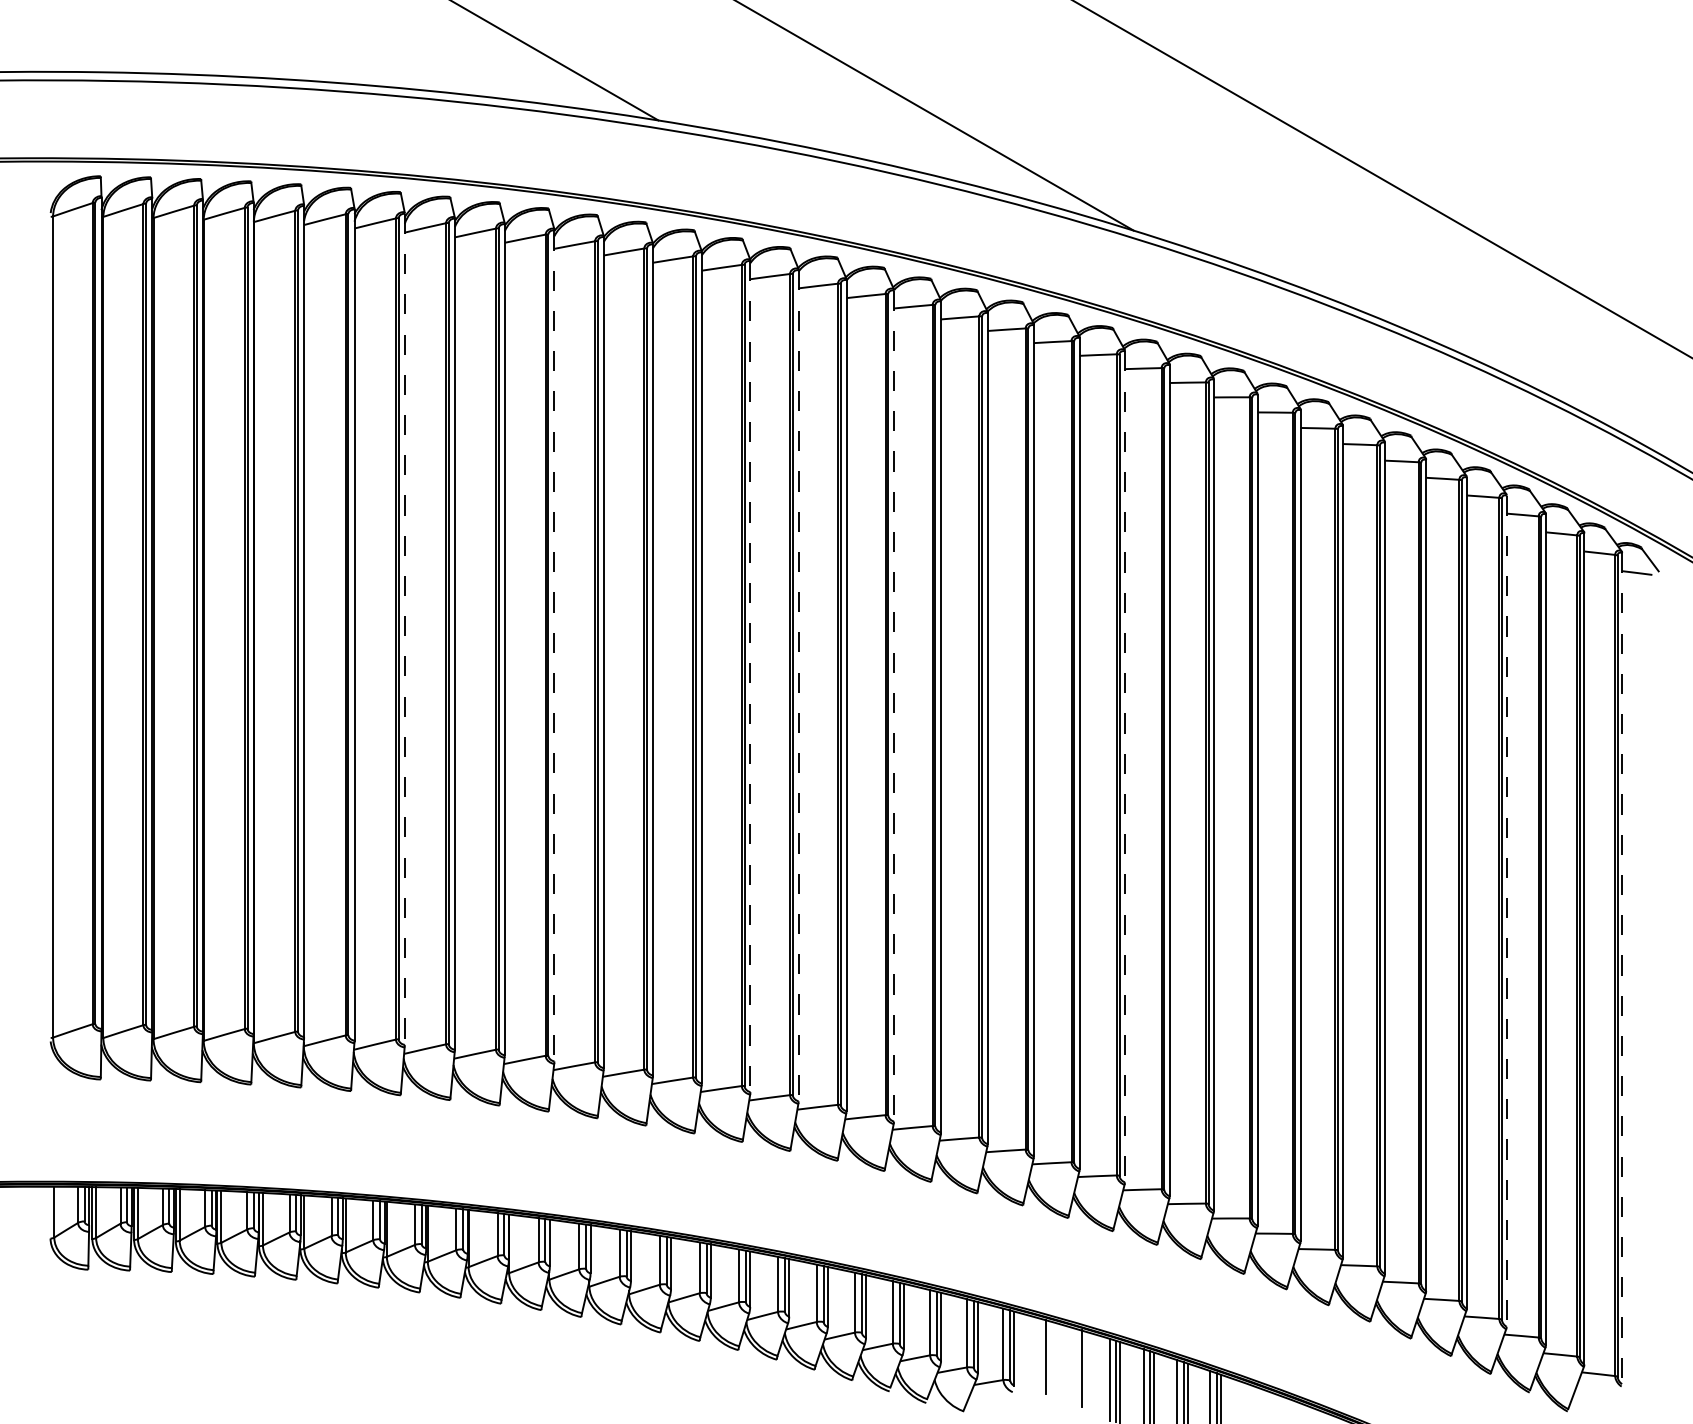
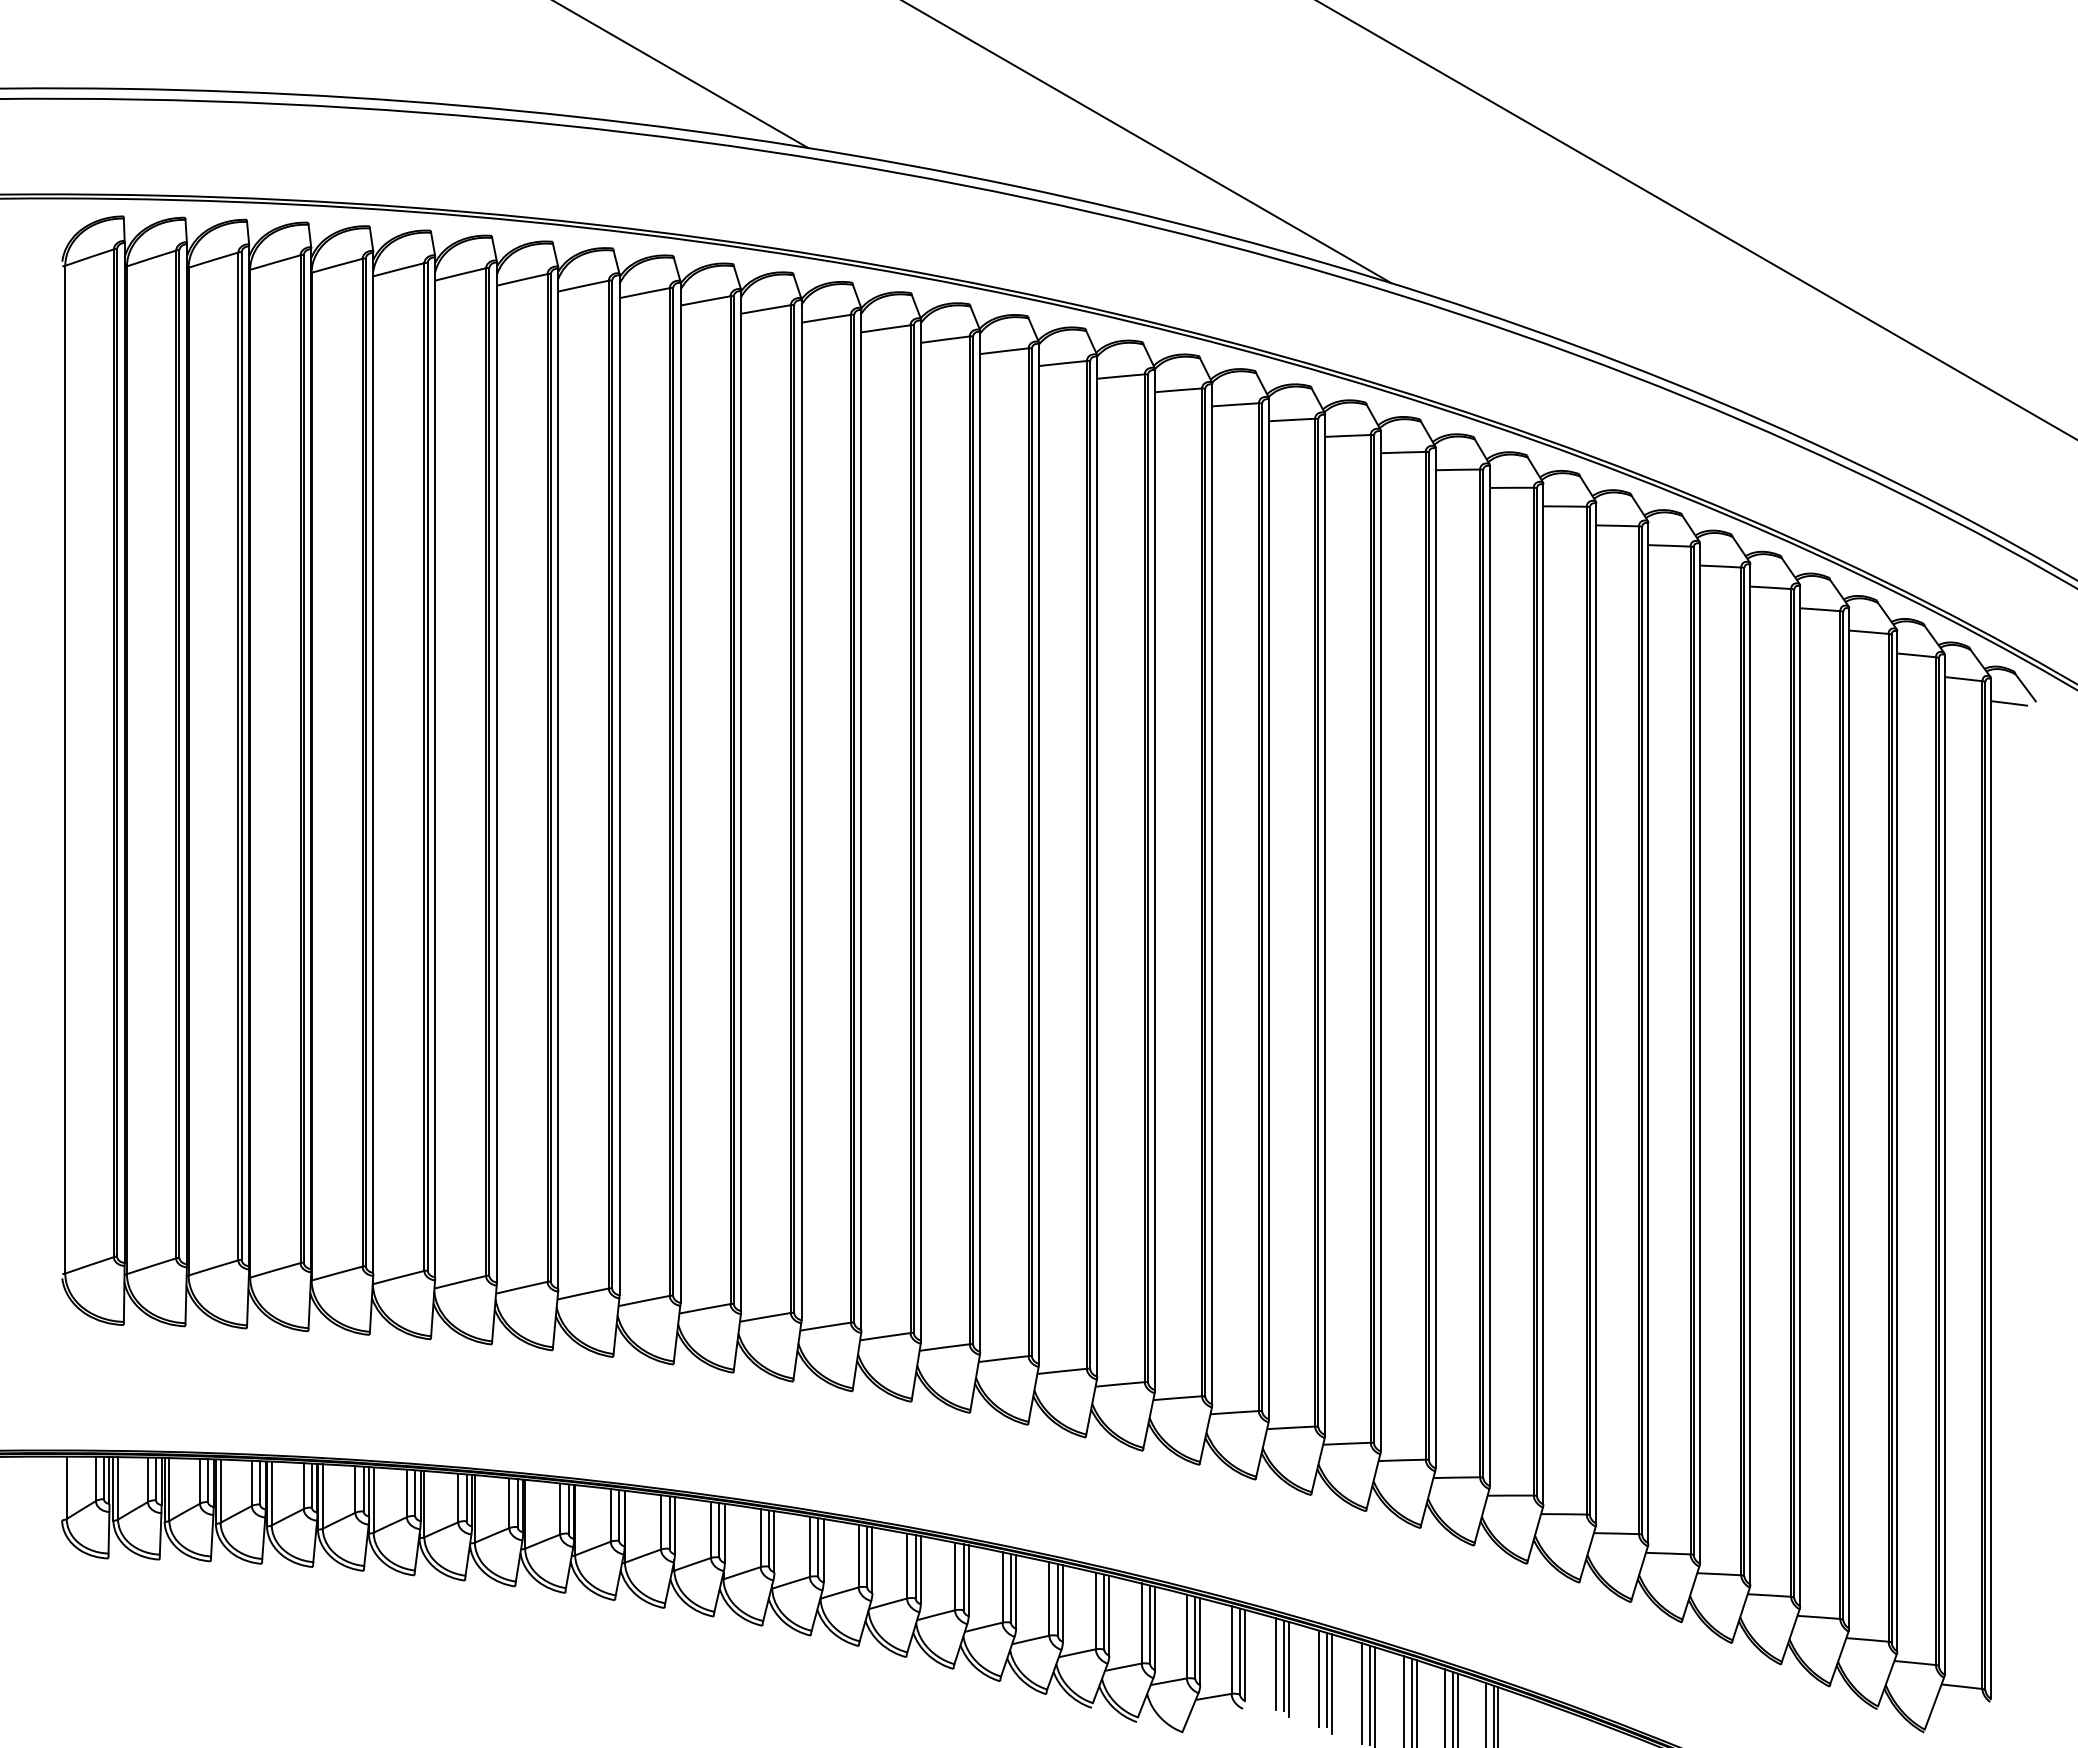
line: (404, 629) -> (496, 772), dashed -> solid
line: (554, 645) -> (680, 792), dashed -> solid
line: (750, 676) -> (921, 830), dashed -> solid
line: (798, 685) -> (980, 841), dashed -> solid
line: (894, 705) -> (1097, 866), dashed -> solid
line: (1124, 766) -> (1380, 941), dashed -> solid
line: (1506, 911) -> (1849, 1118), dashed -> solid
line: (1621, 968) -> (1990, 1188), dashed -> solid
line: (1039, 1355) -> (1275, 1663), added
line: (1049, 1360) -> (1288, 1669), added
line: (1075, 1367) -> (1319, 1678), added
line: (1085, 1371) -> (1332, 1683), added

